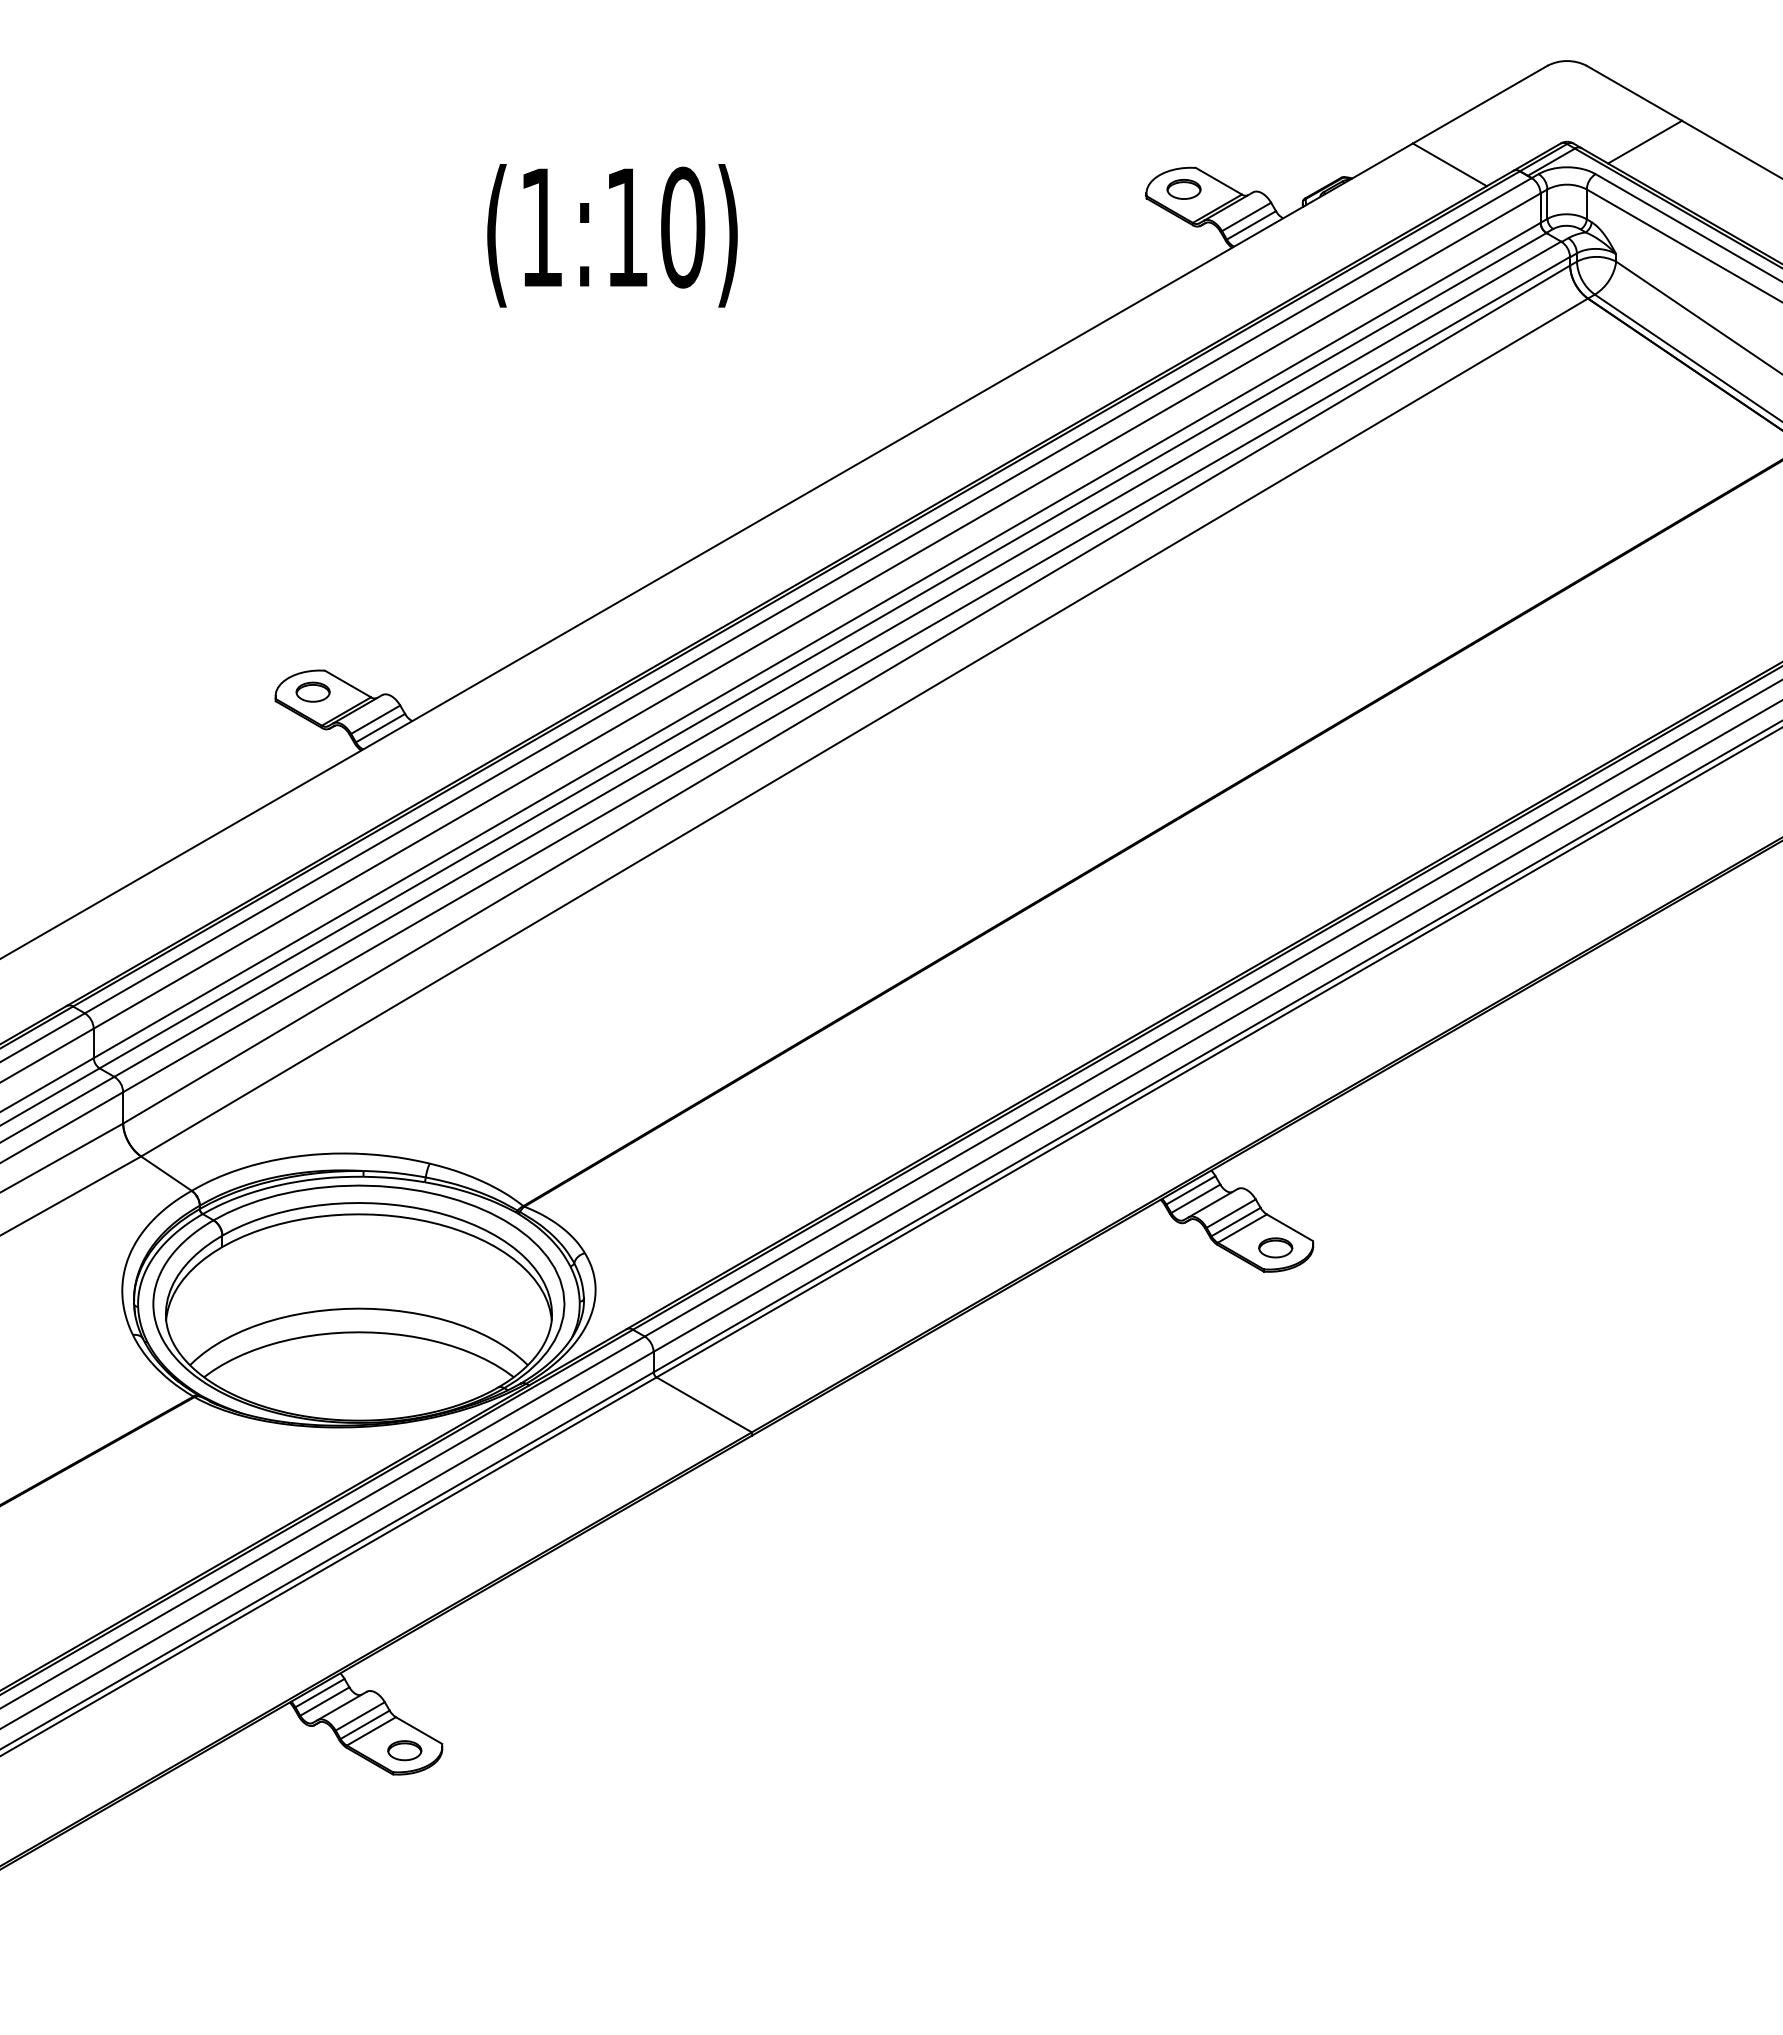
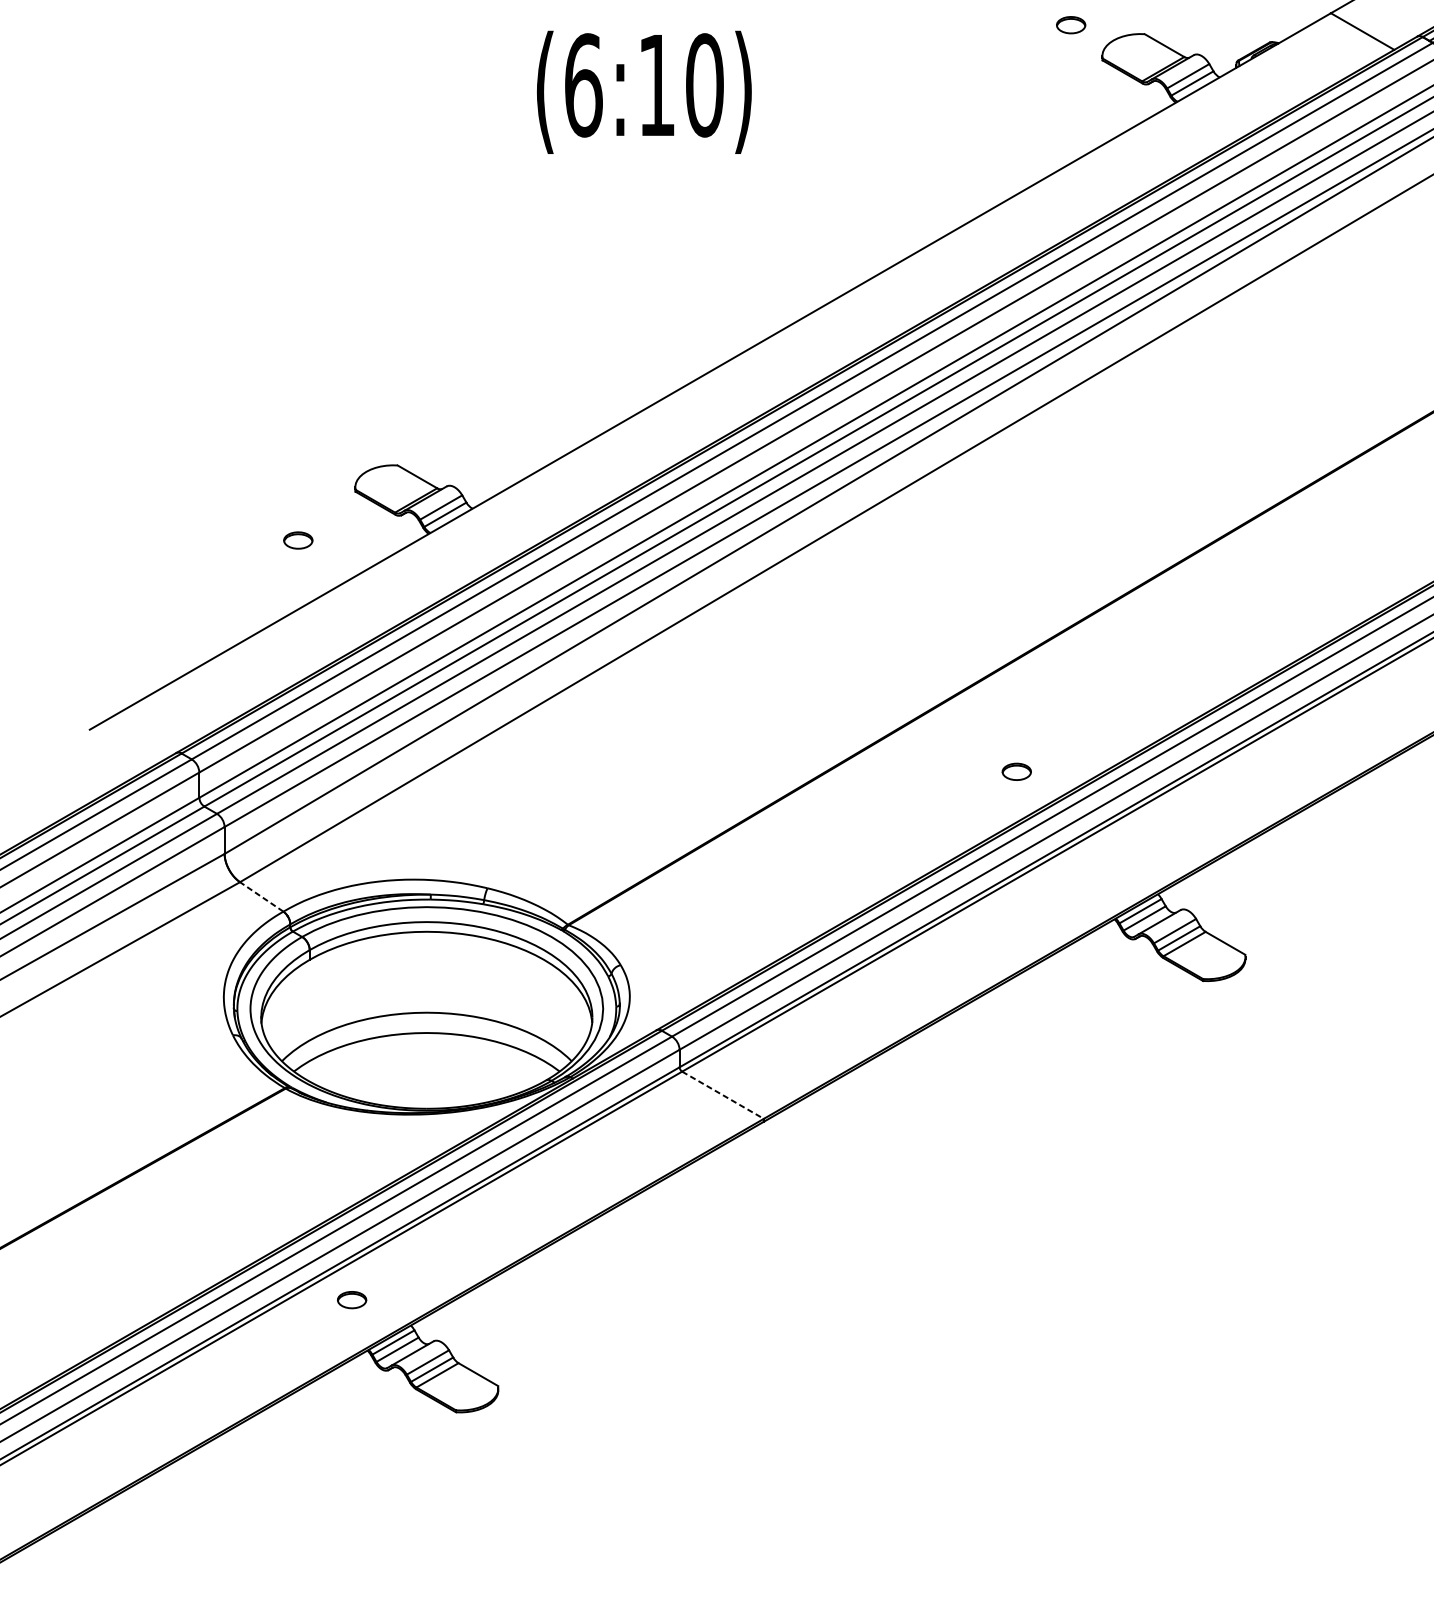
part: (1183, 189) -> (1070, 25), moved
text: (542, 227) -> (584, 85), (1:10) -> (6:10)
part: (312, 691) -> (297, 539), moved
line: (166, 1173) -> (261, 896), solid -> dashed
part: (1275, 1247) -> (1016, 771), moved
line: (704, 1405) -> (723, 1095), solid -> dashed
part: (404, 1750) -> (351, 1299), moved

